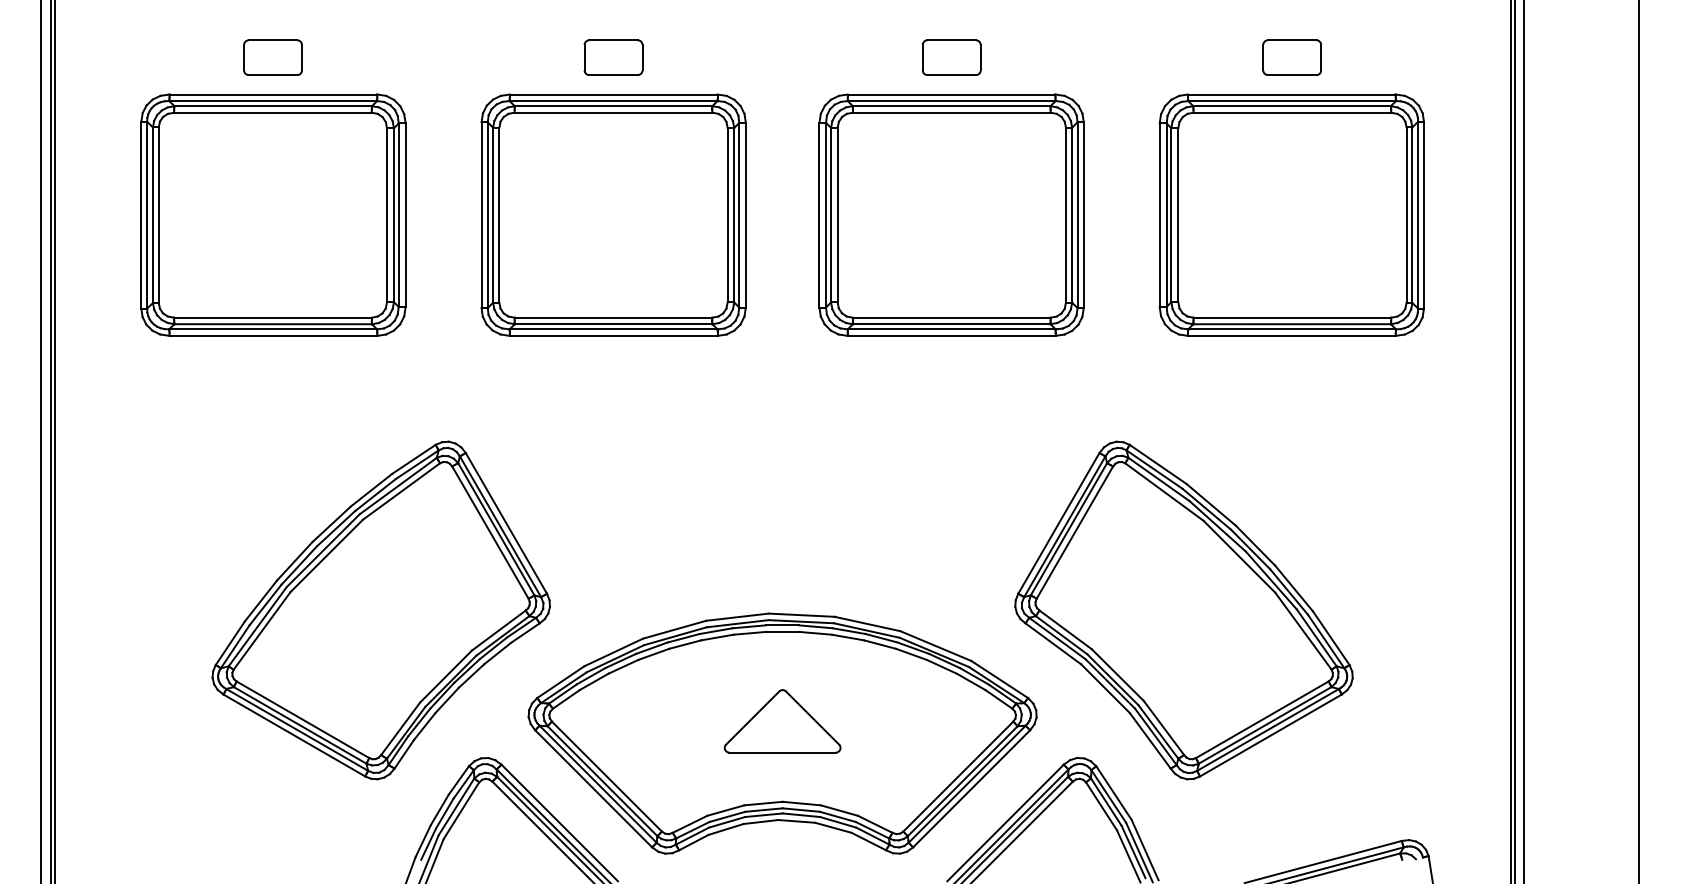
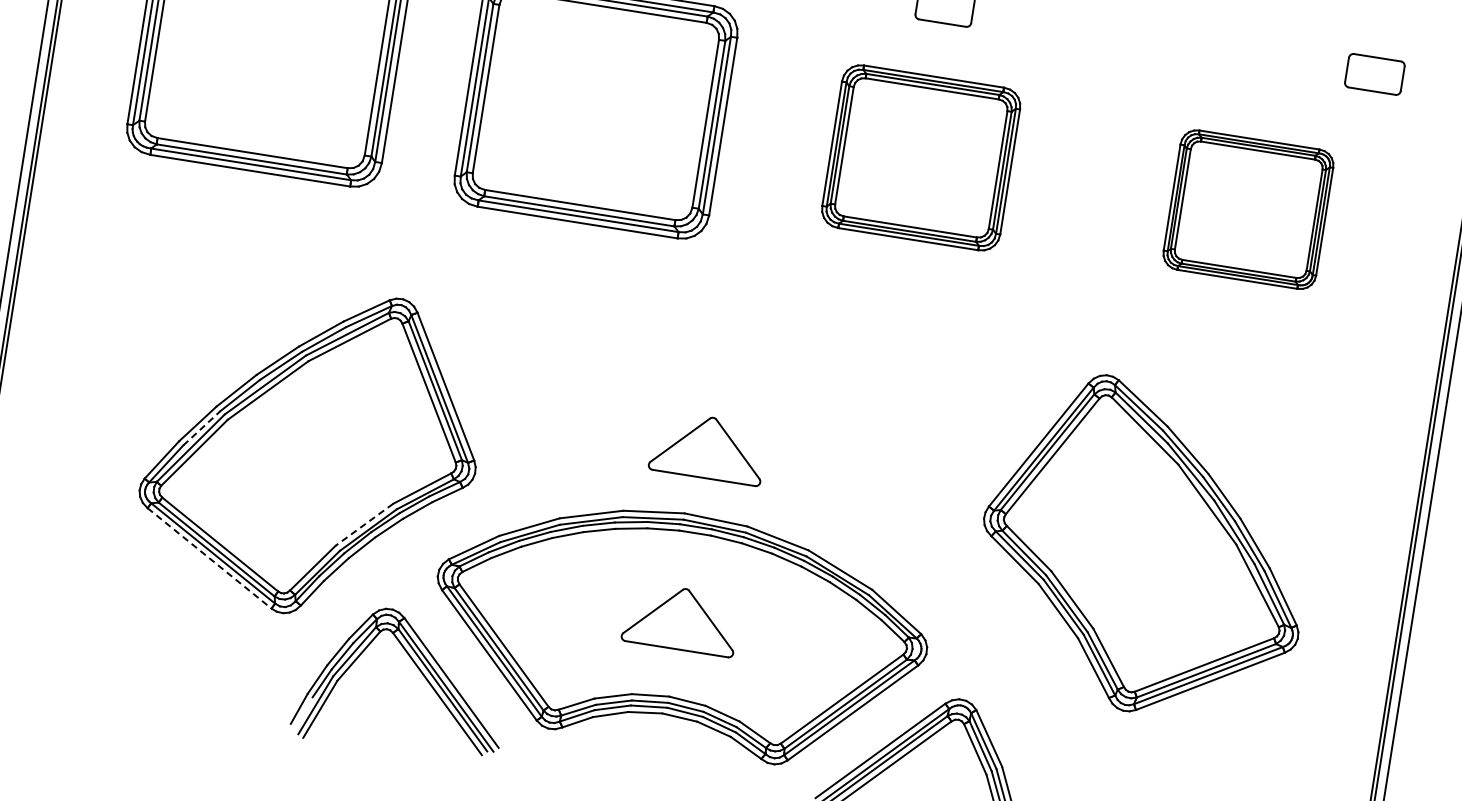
part: (1291, 57) -> (1374, 74), moved
part: (951, 214) -> (921, 157), size x0.7
part: (1291, 214) -> (1248, 209), size x0.6
part: (782, 543) -> (708, 448), added
line: (265, 604) -> (201, 427), solid -> dashed
part: (1183, 610) -> (1145, 547), moved
line: (445, 676) -> (363, 524), solid -> dashed
line: (294, 735) -> (209, 558), solid -> dashed

